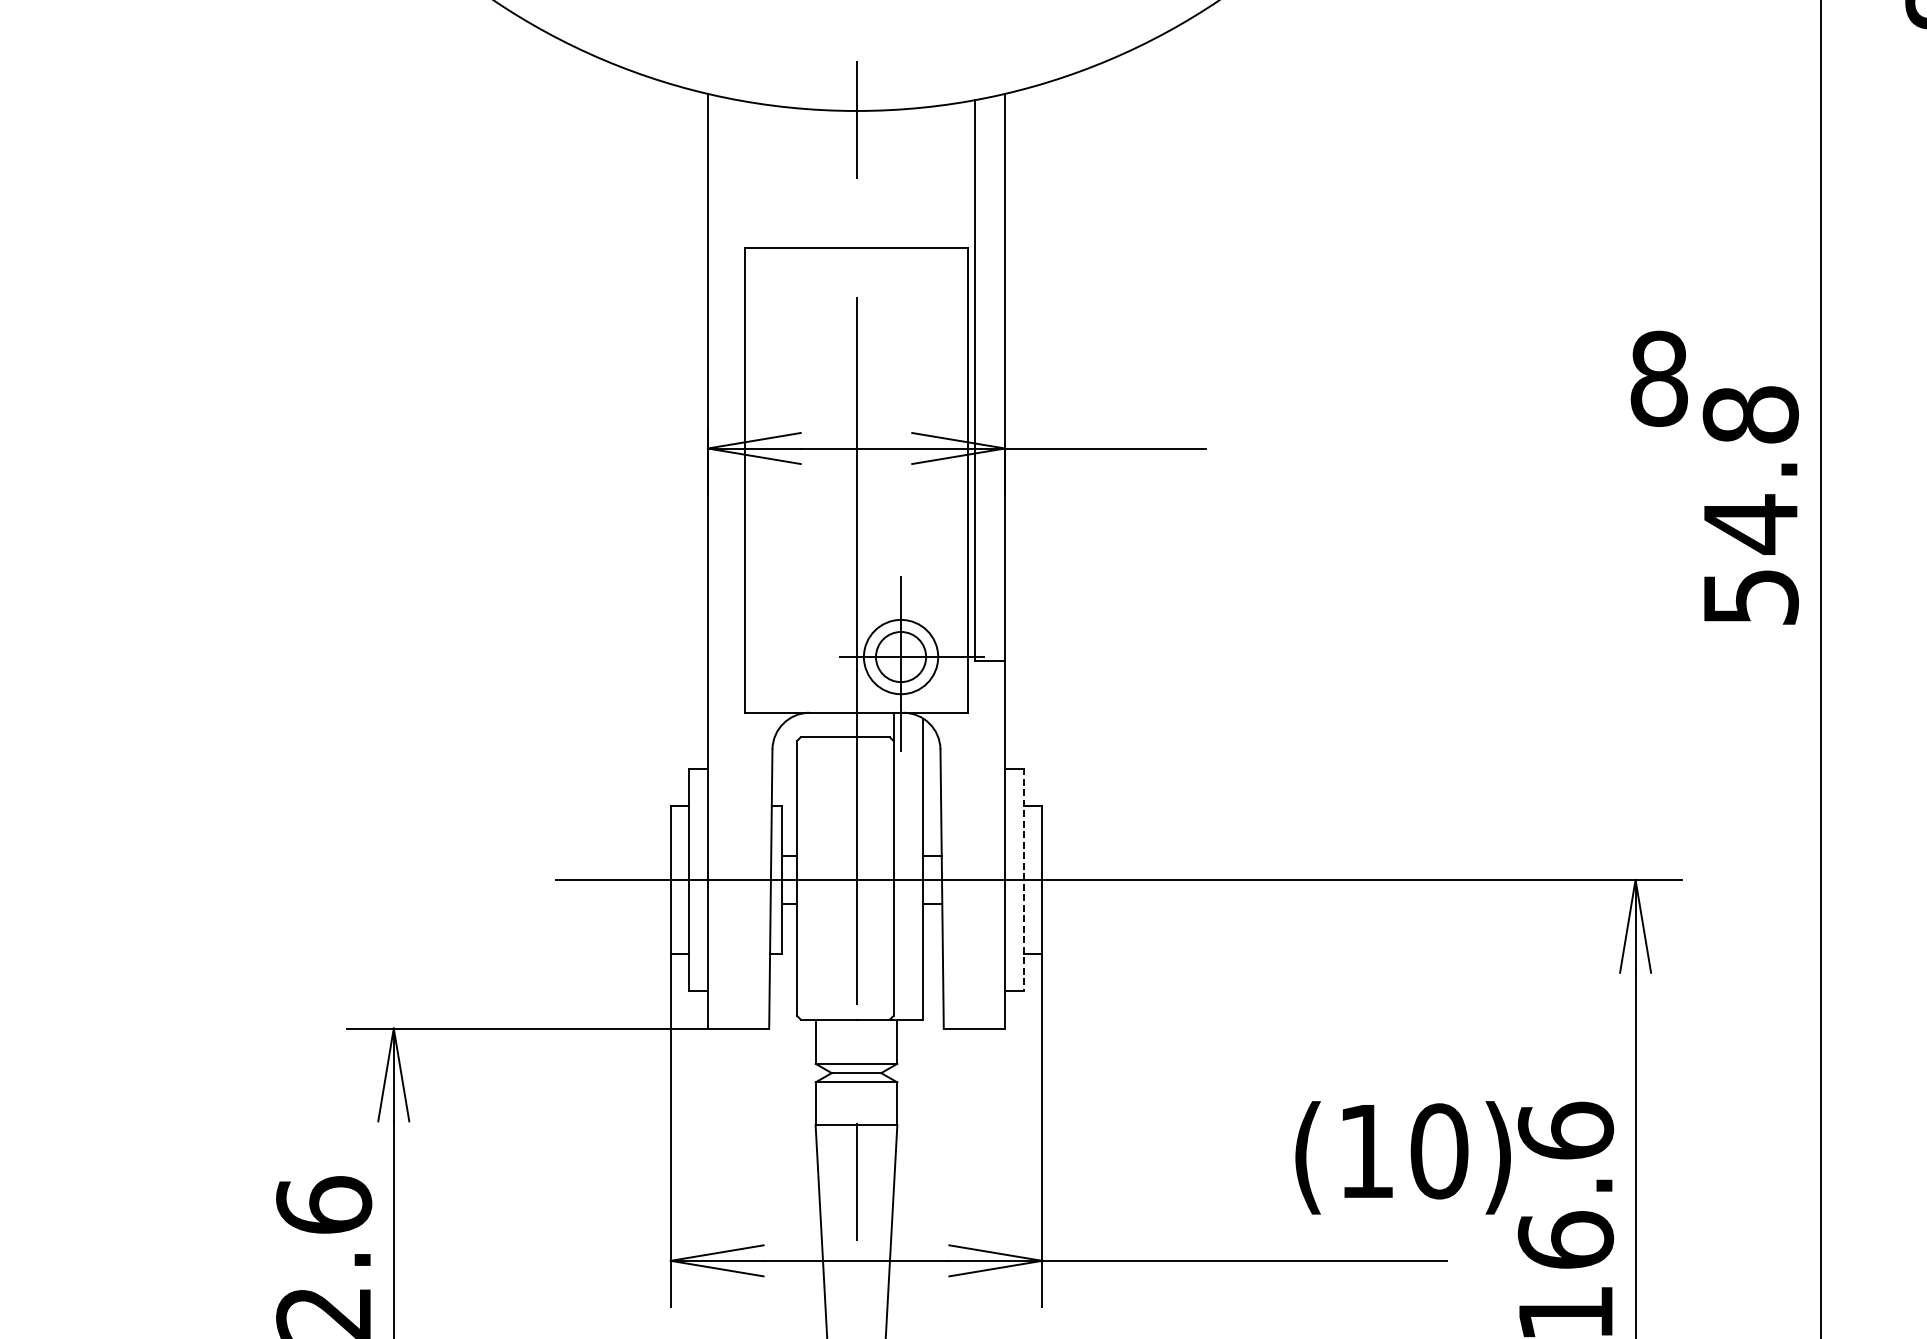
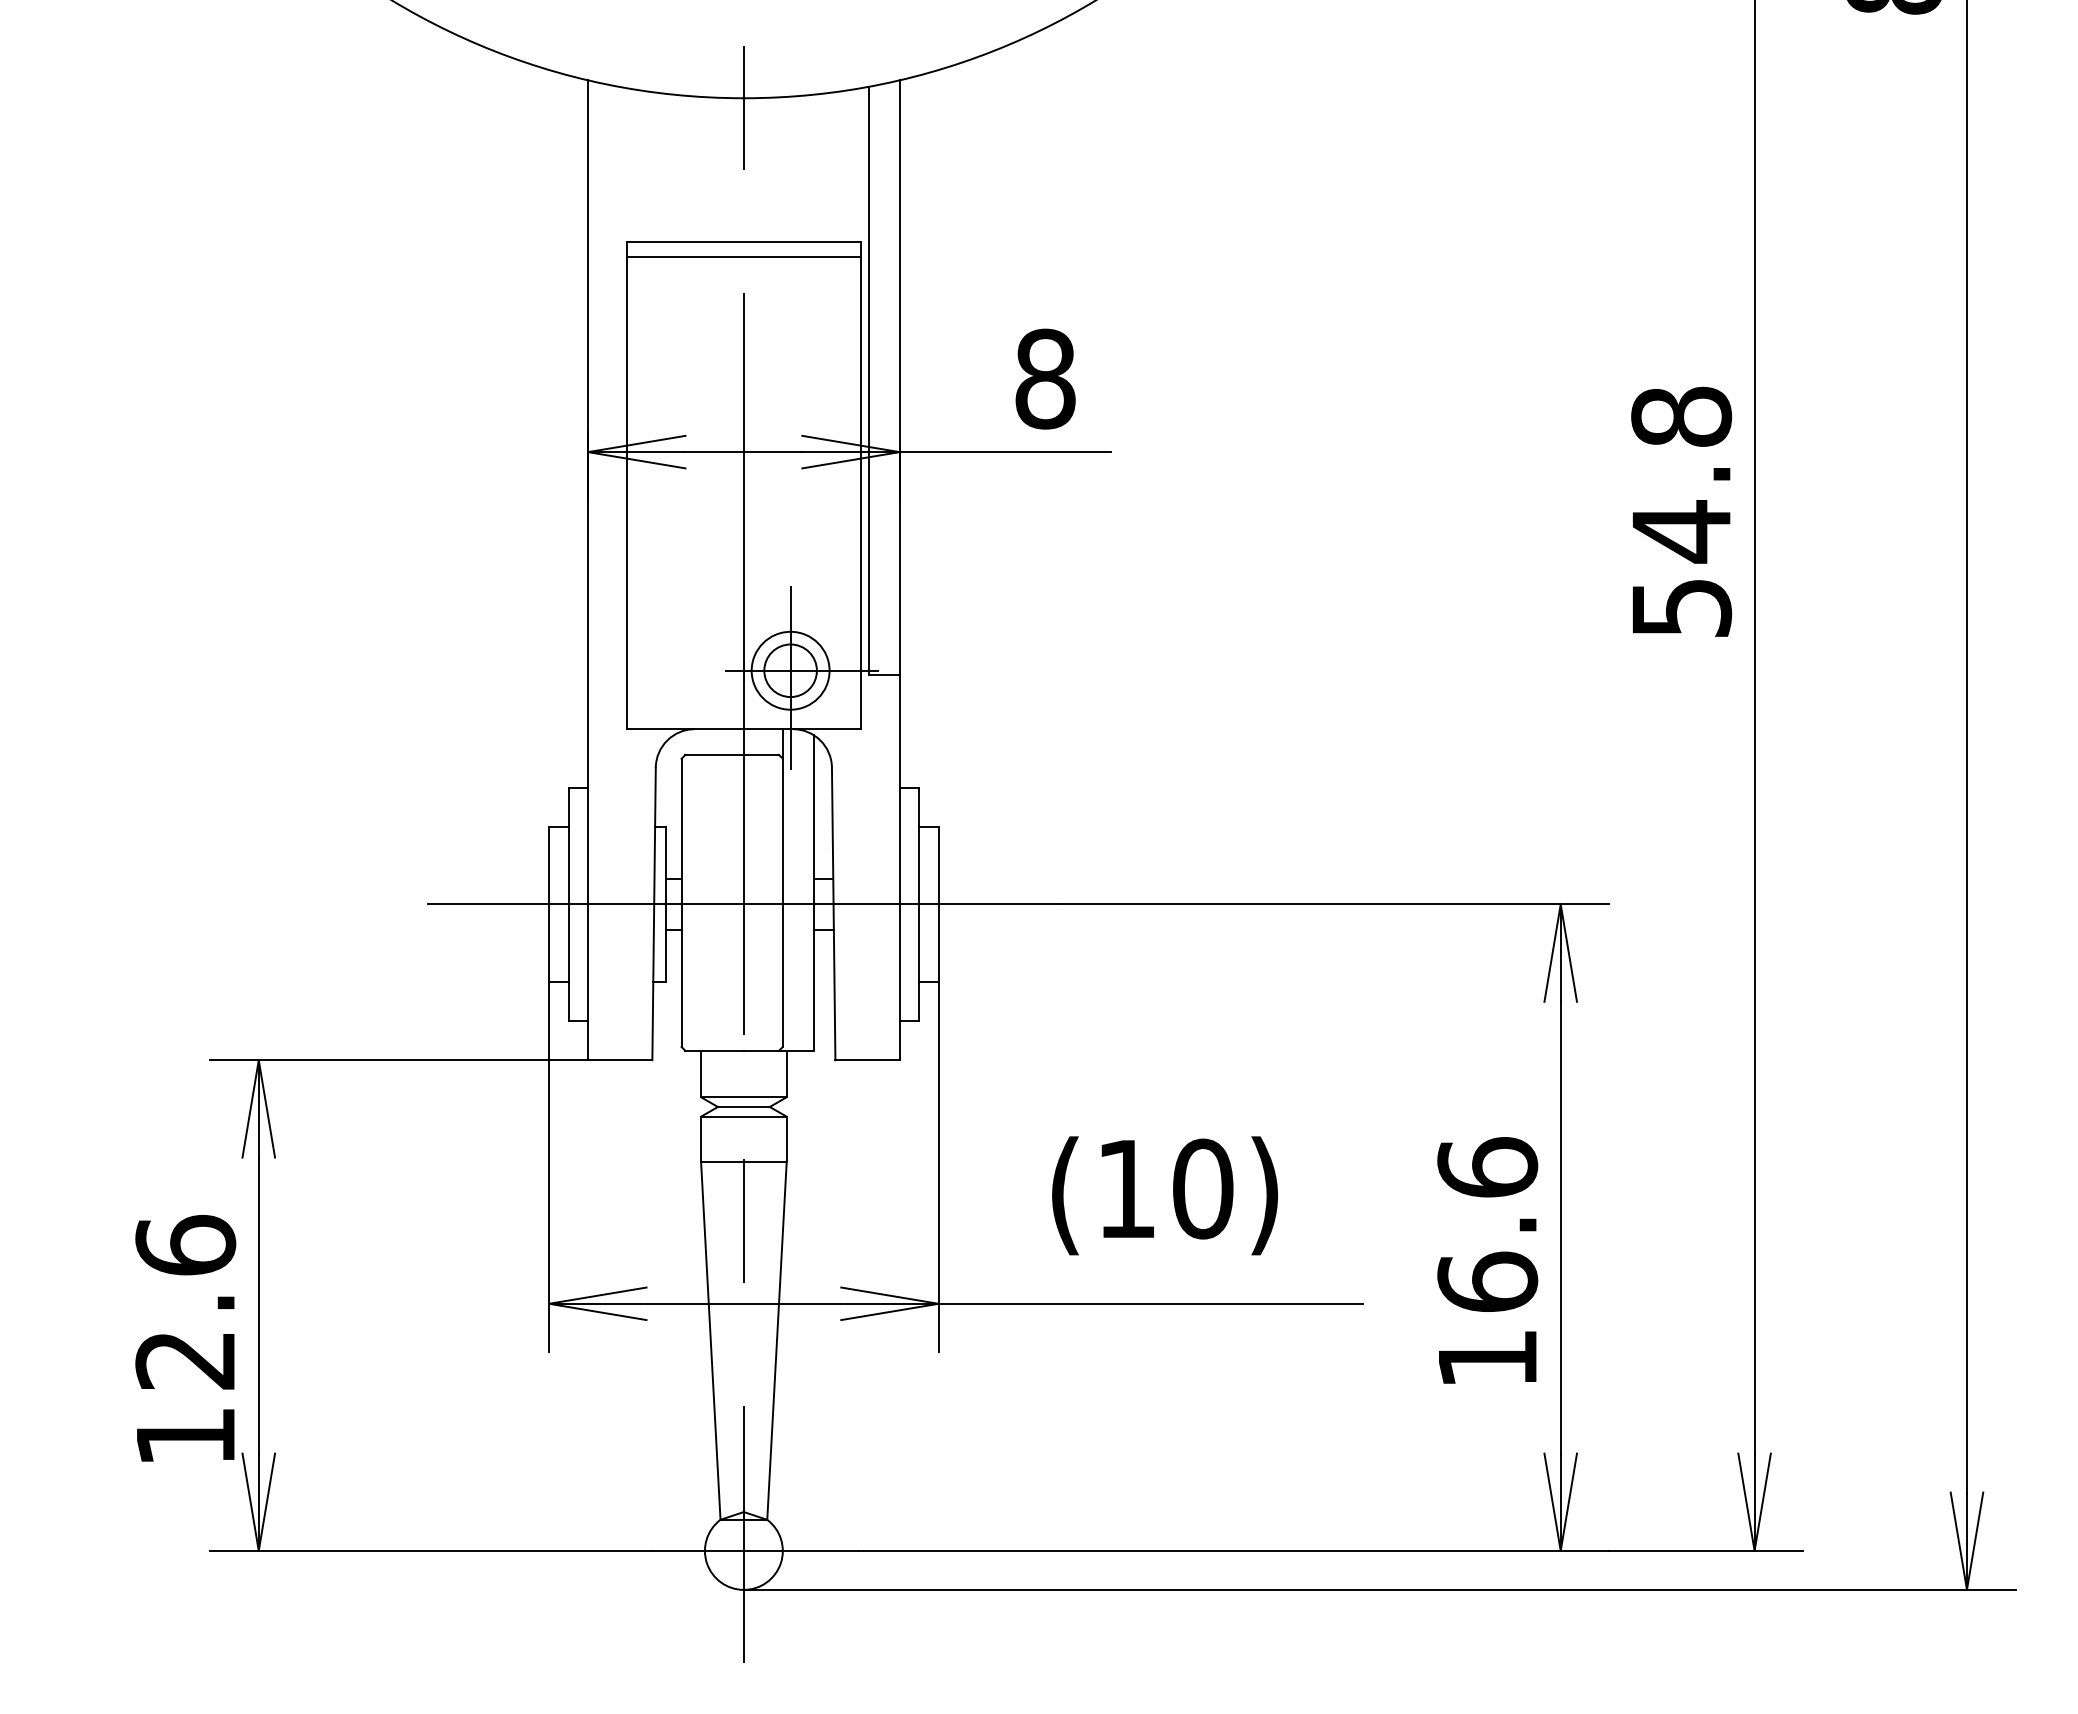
line: (856, 261) -> (743, 256), added
text: (1659, 378) -> (1045, 378), moved
line: (1023, 879) -> (919, 904), dashed -> solid
text: (1402, 1157) -> (1164, 1195), moved

